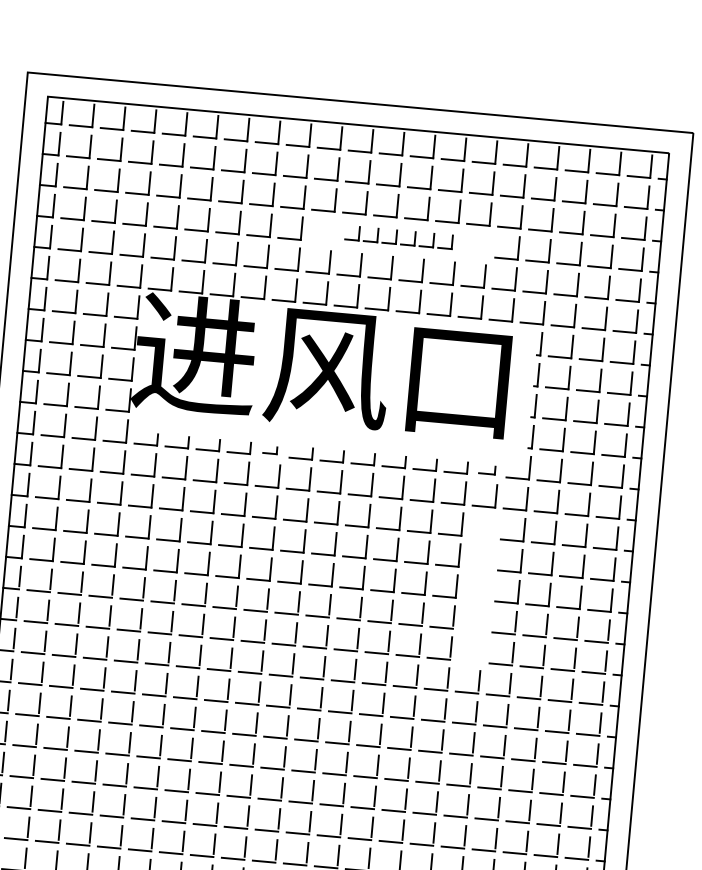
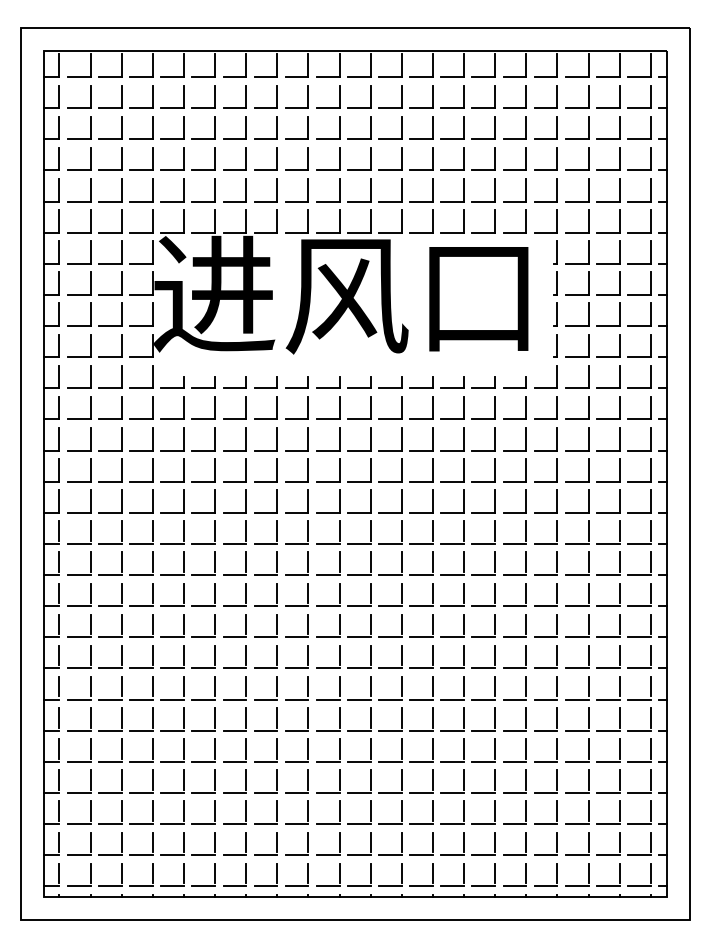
part: (398, 236) -> (405, 158), size x1.67
part: (269, 450) -> (296, 382), size x1.67
part: (486, 469) -> (514, 382), size x1.43
part: (487, 589) -> (525, 501), added

